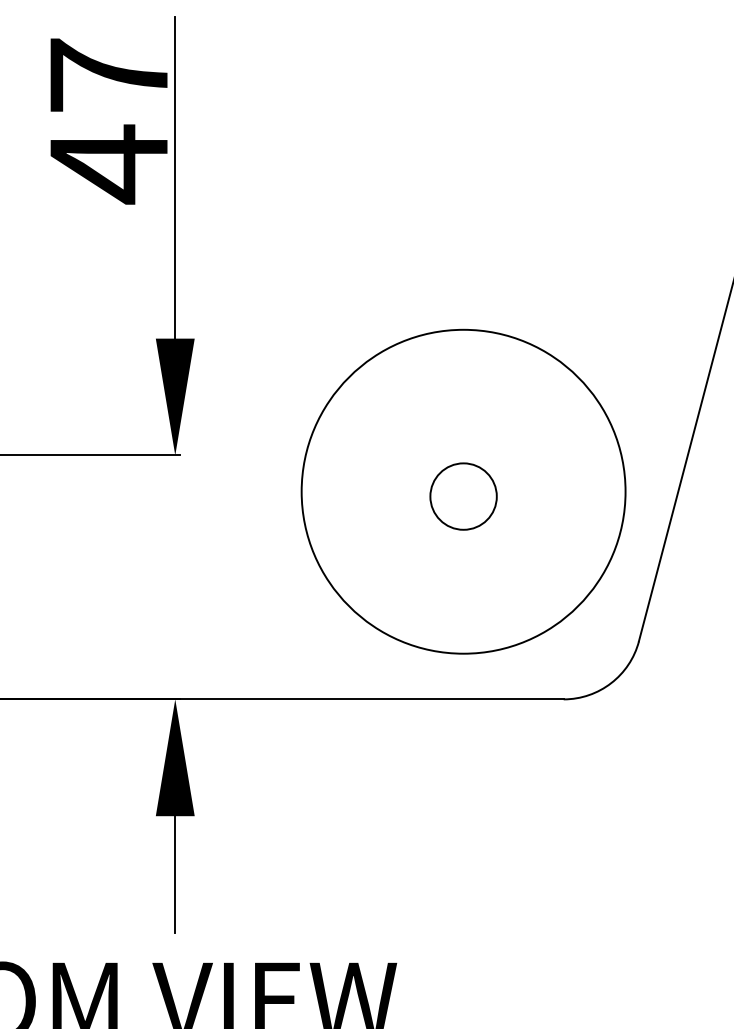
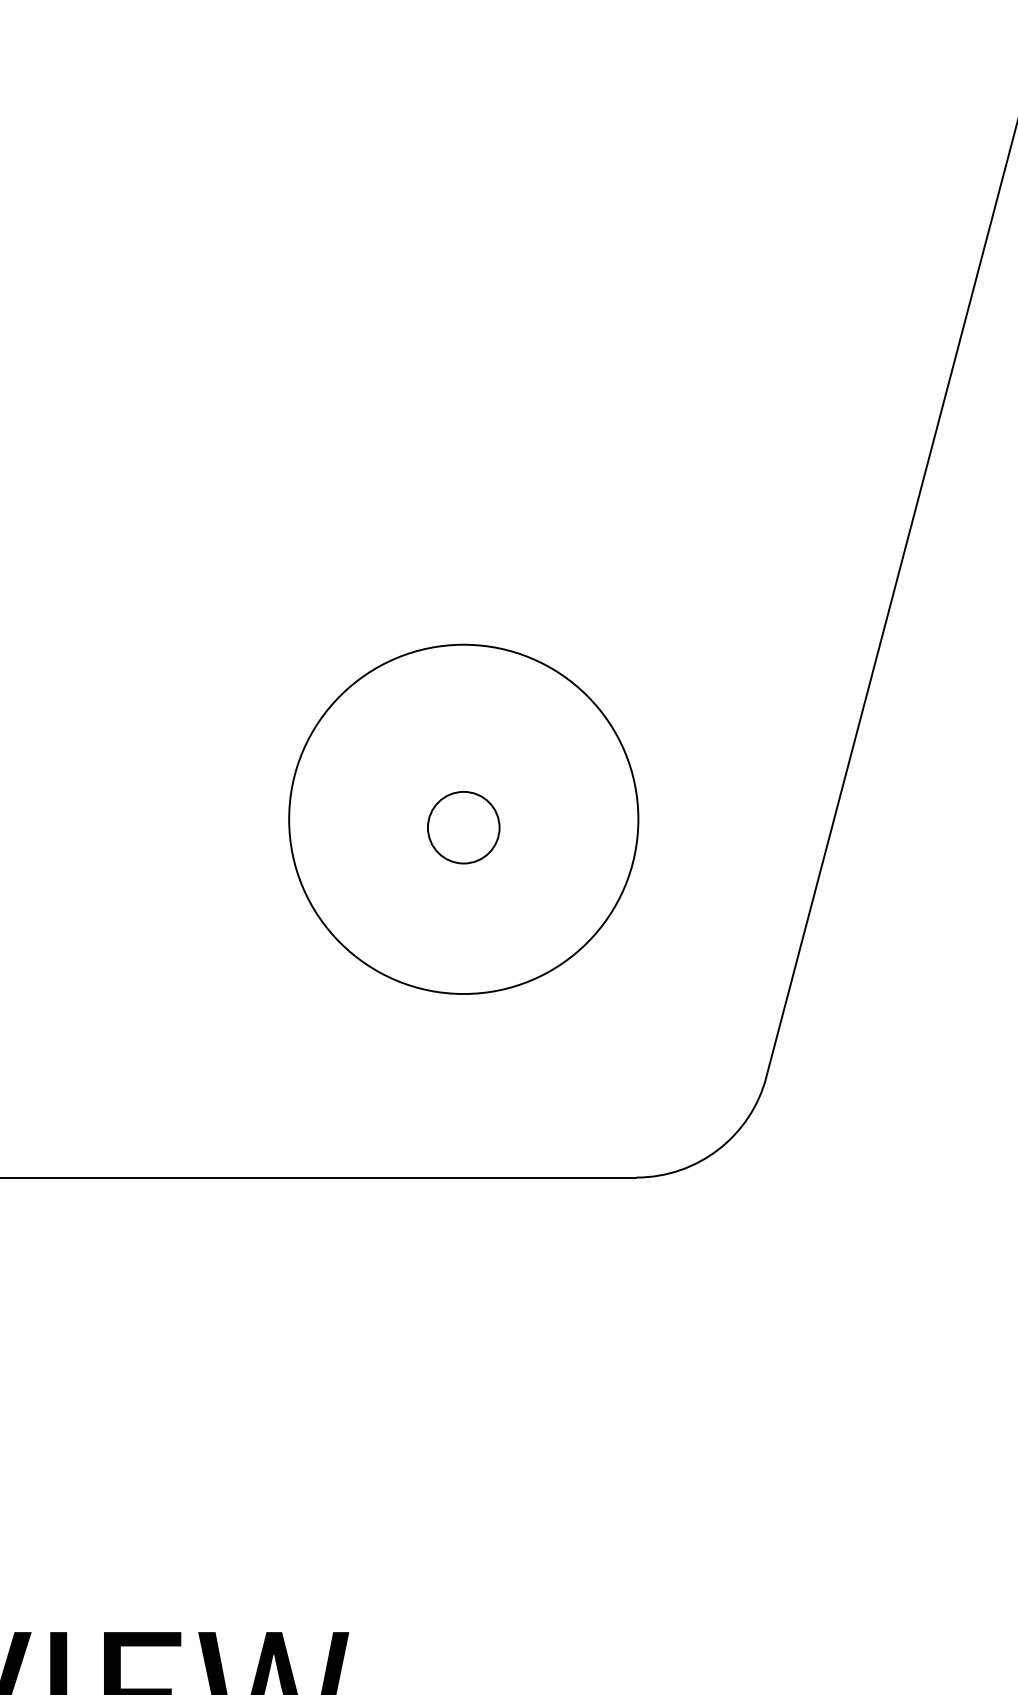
circle: (463, 491) -> (463, 818), size x0.62
circle: (463, 496) -> (463, 827), size x0.62

